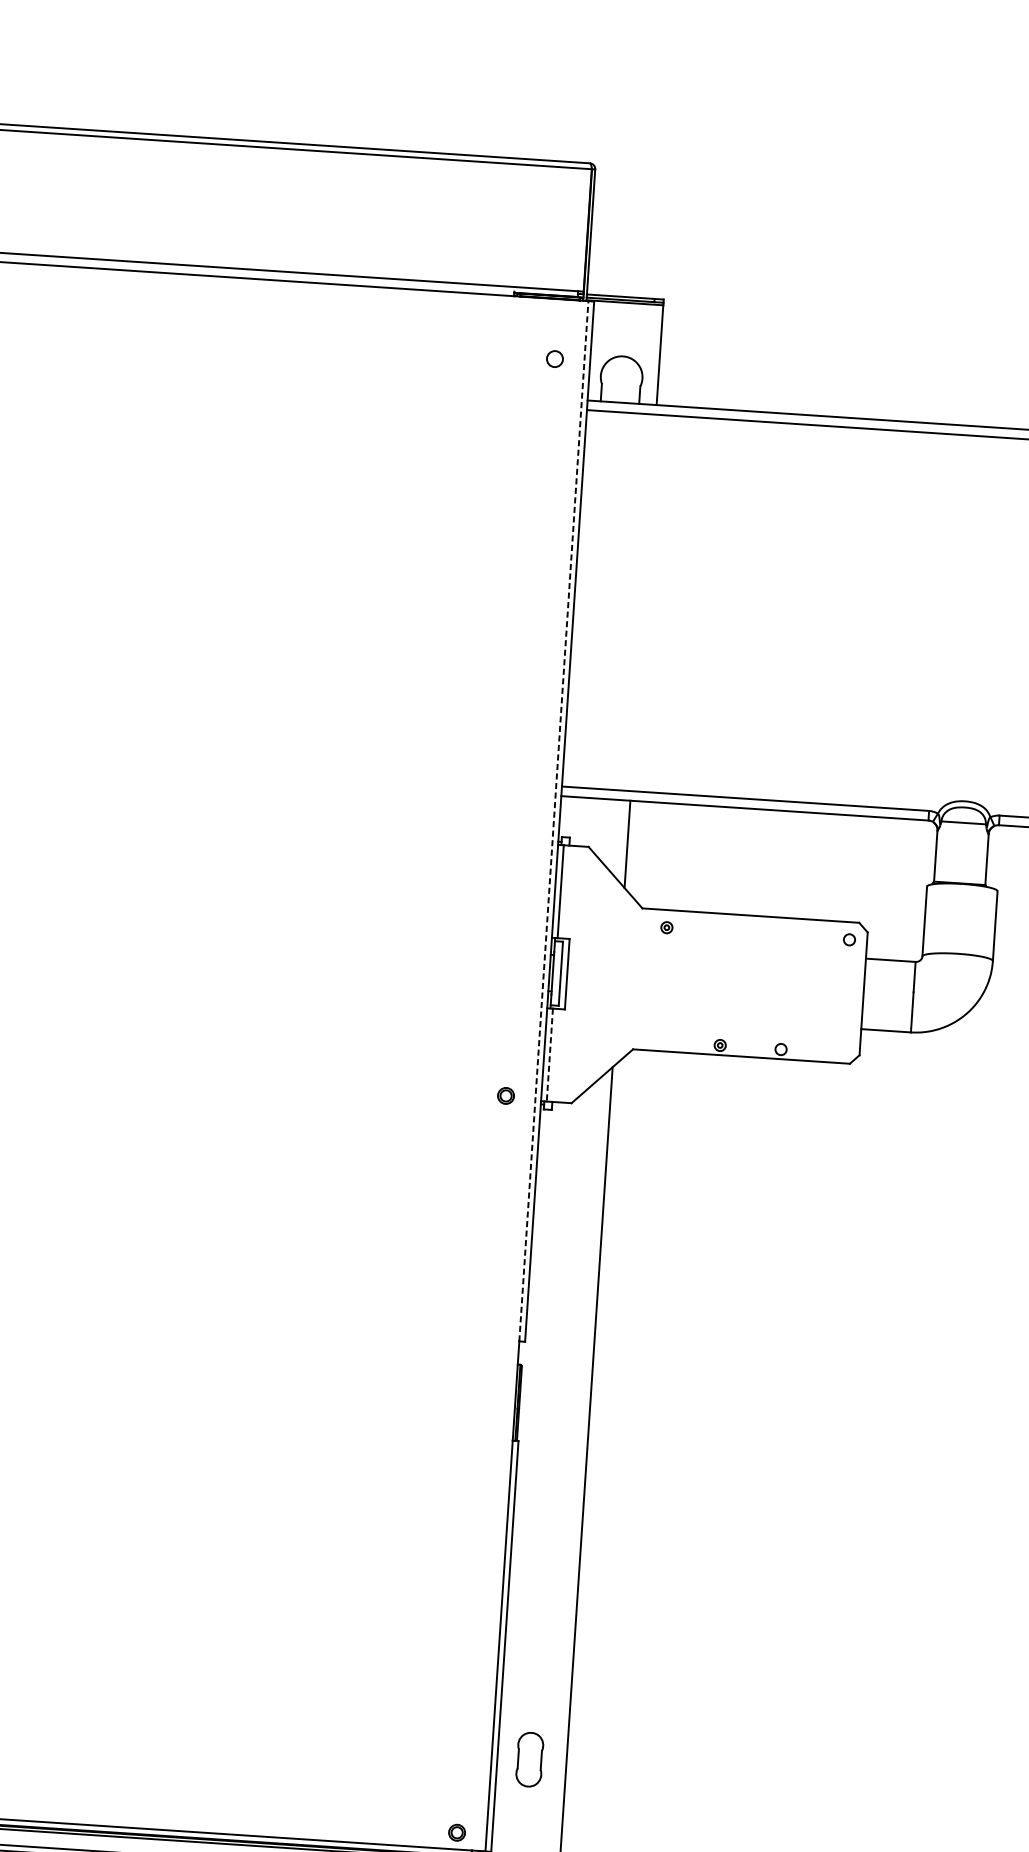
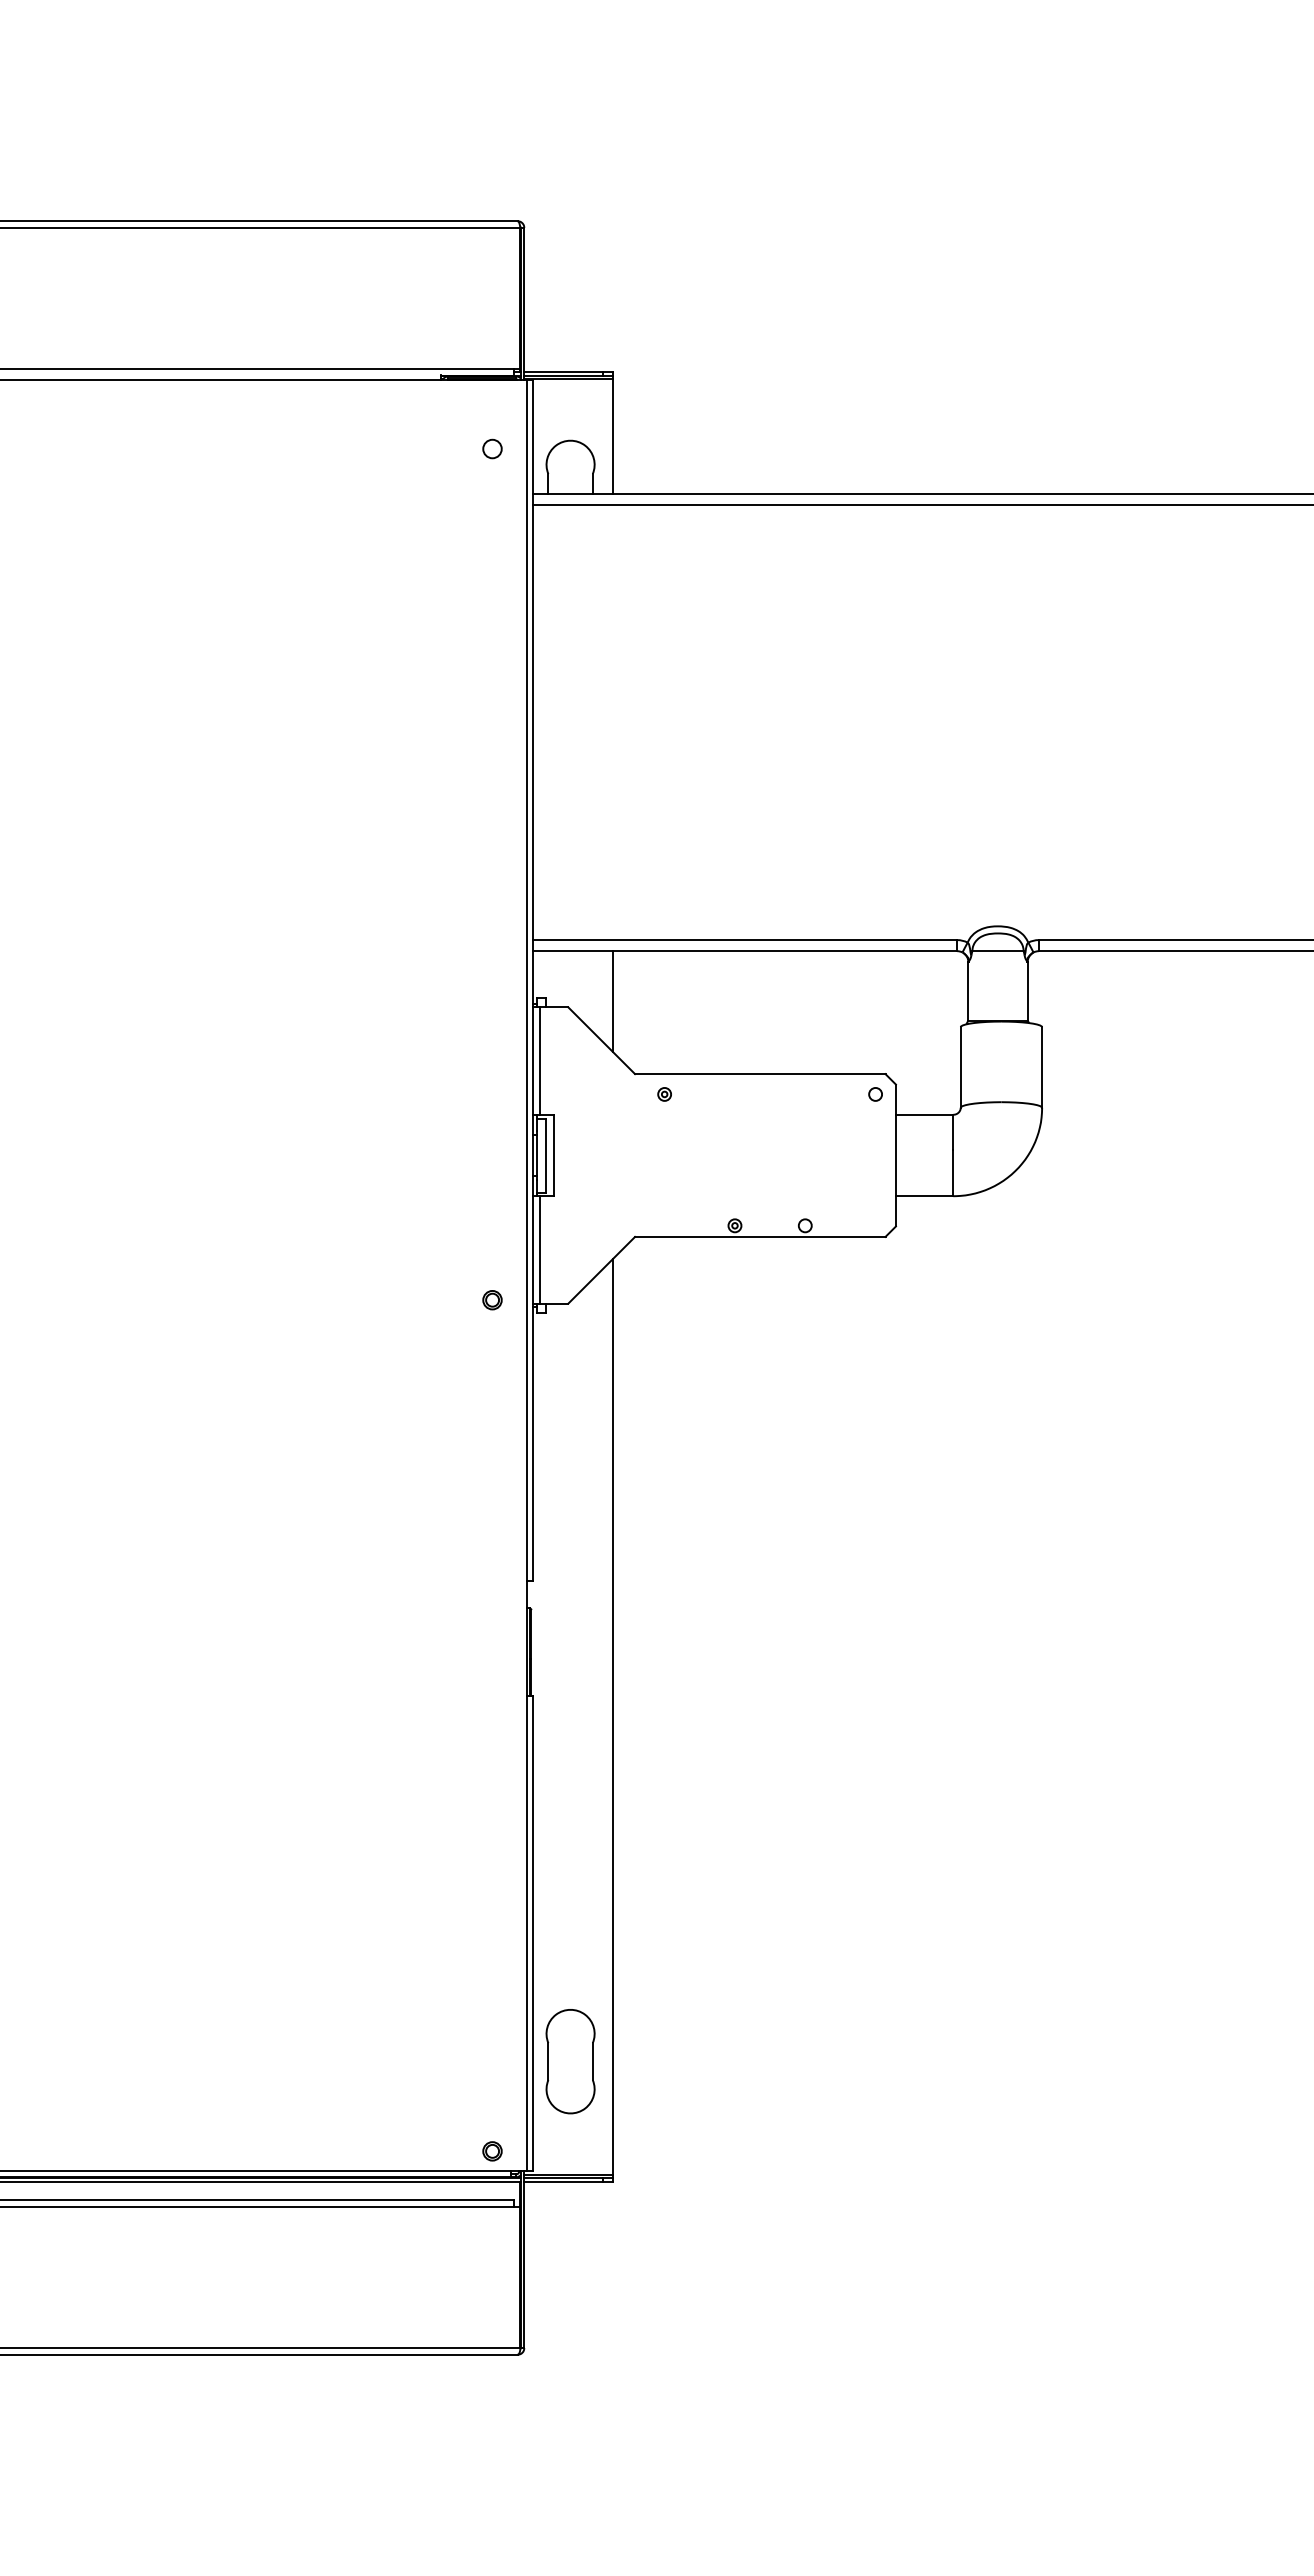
line: (553, 821) -> (526, 980), dashed -> solid
line: (549, 1054) -> (539, 1249), dashed -> solid
part: (529, 1759) -> (570, 2061), size x1.67

